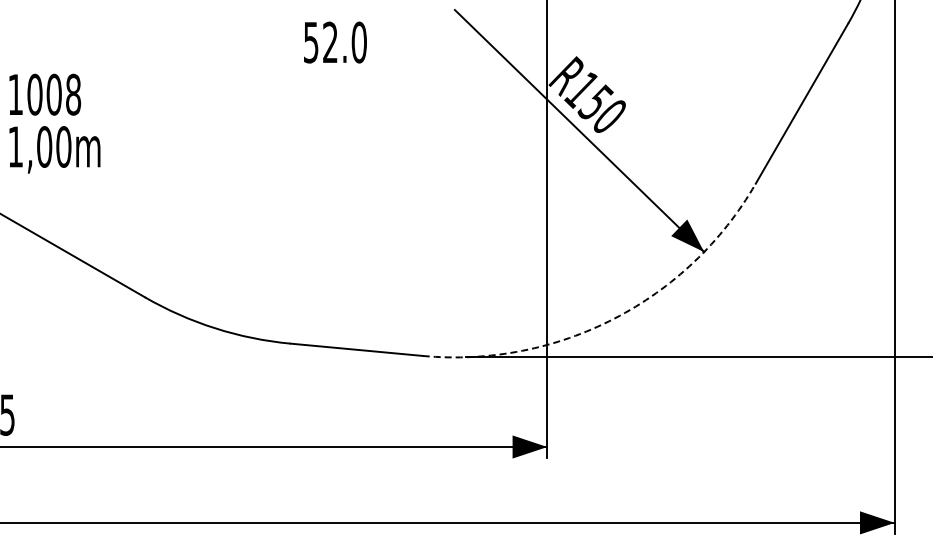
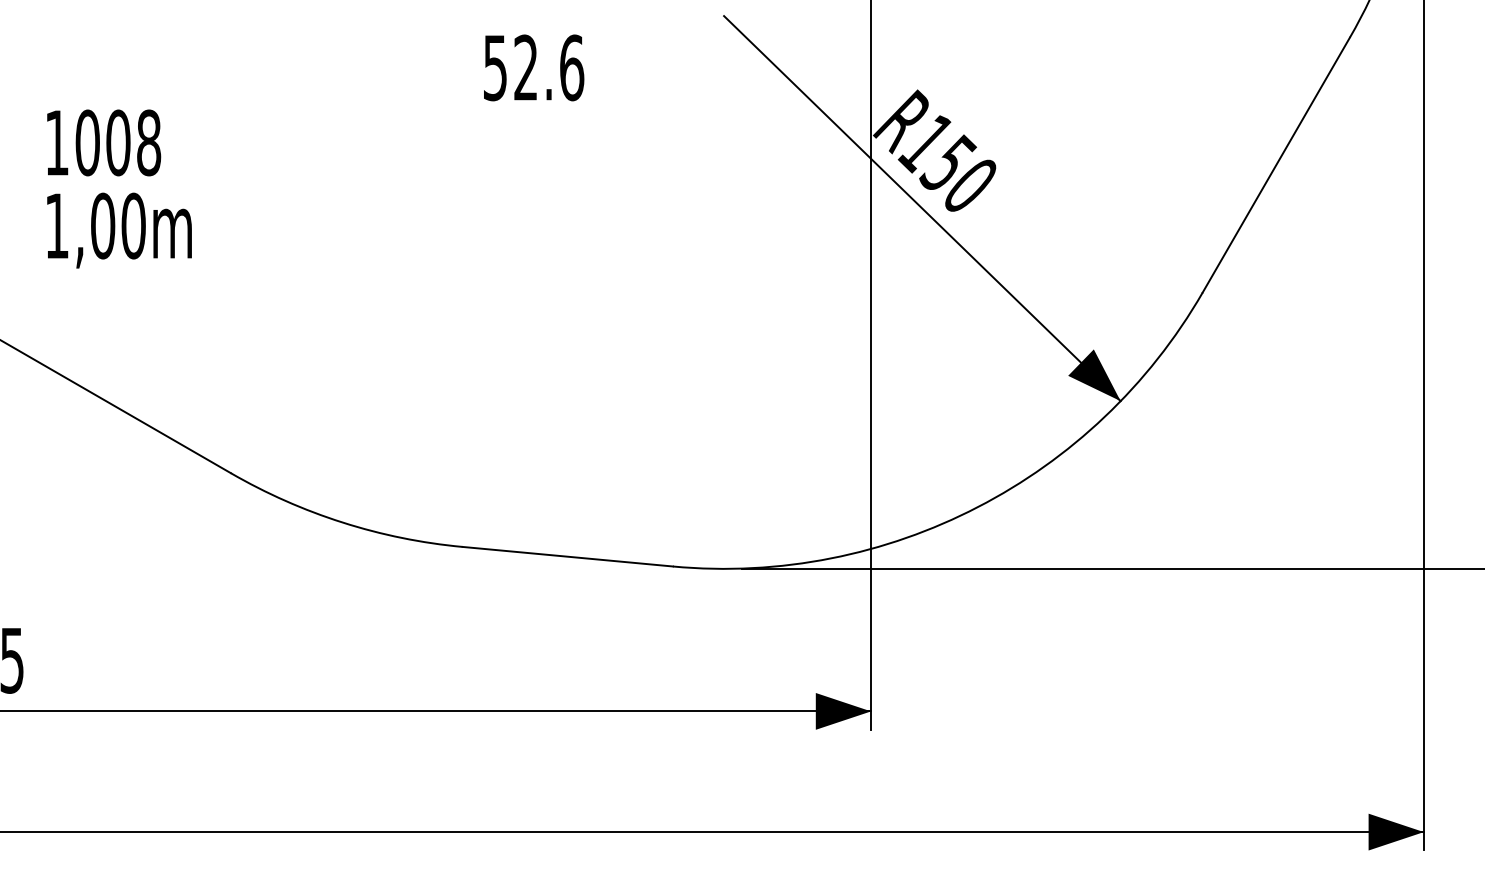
text: (359, 42) -> (572, 67), 52.0 -> 52.6
text: (54, 123) -> (118, 188), moved
arc: (614, 318) -> (977, 506), dashed -> solid

